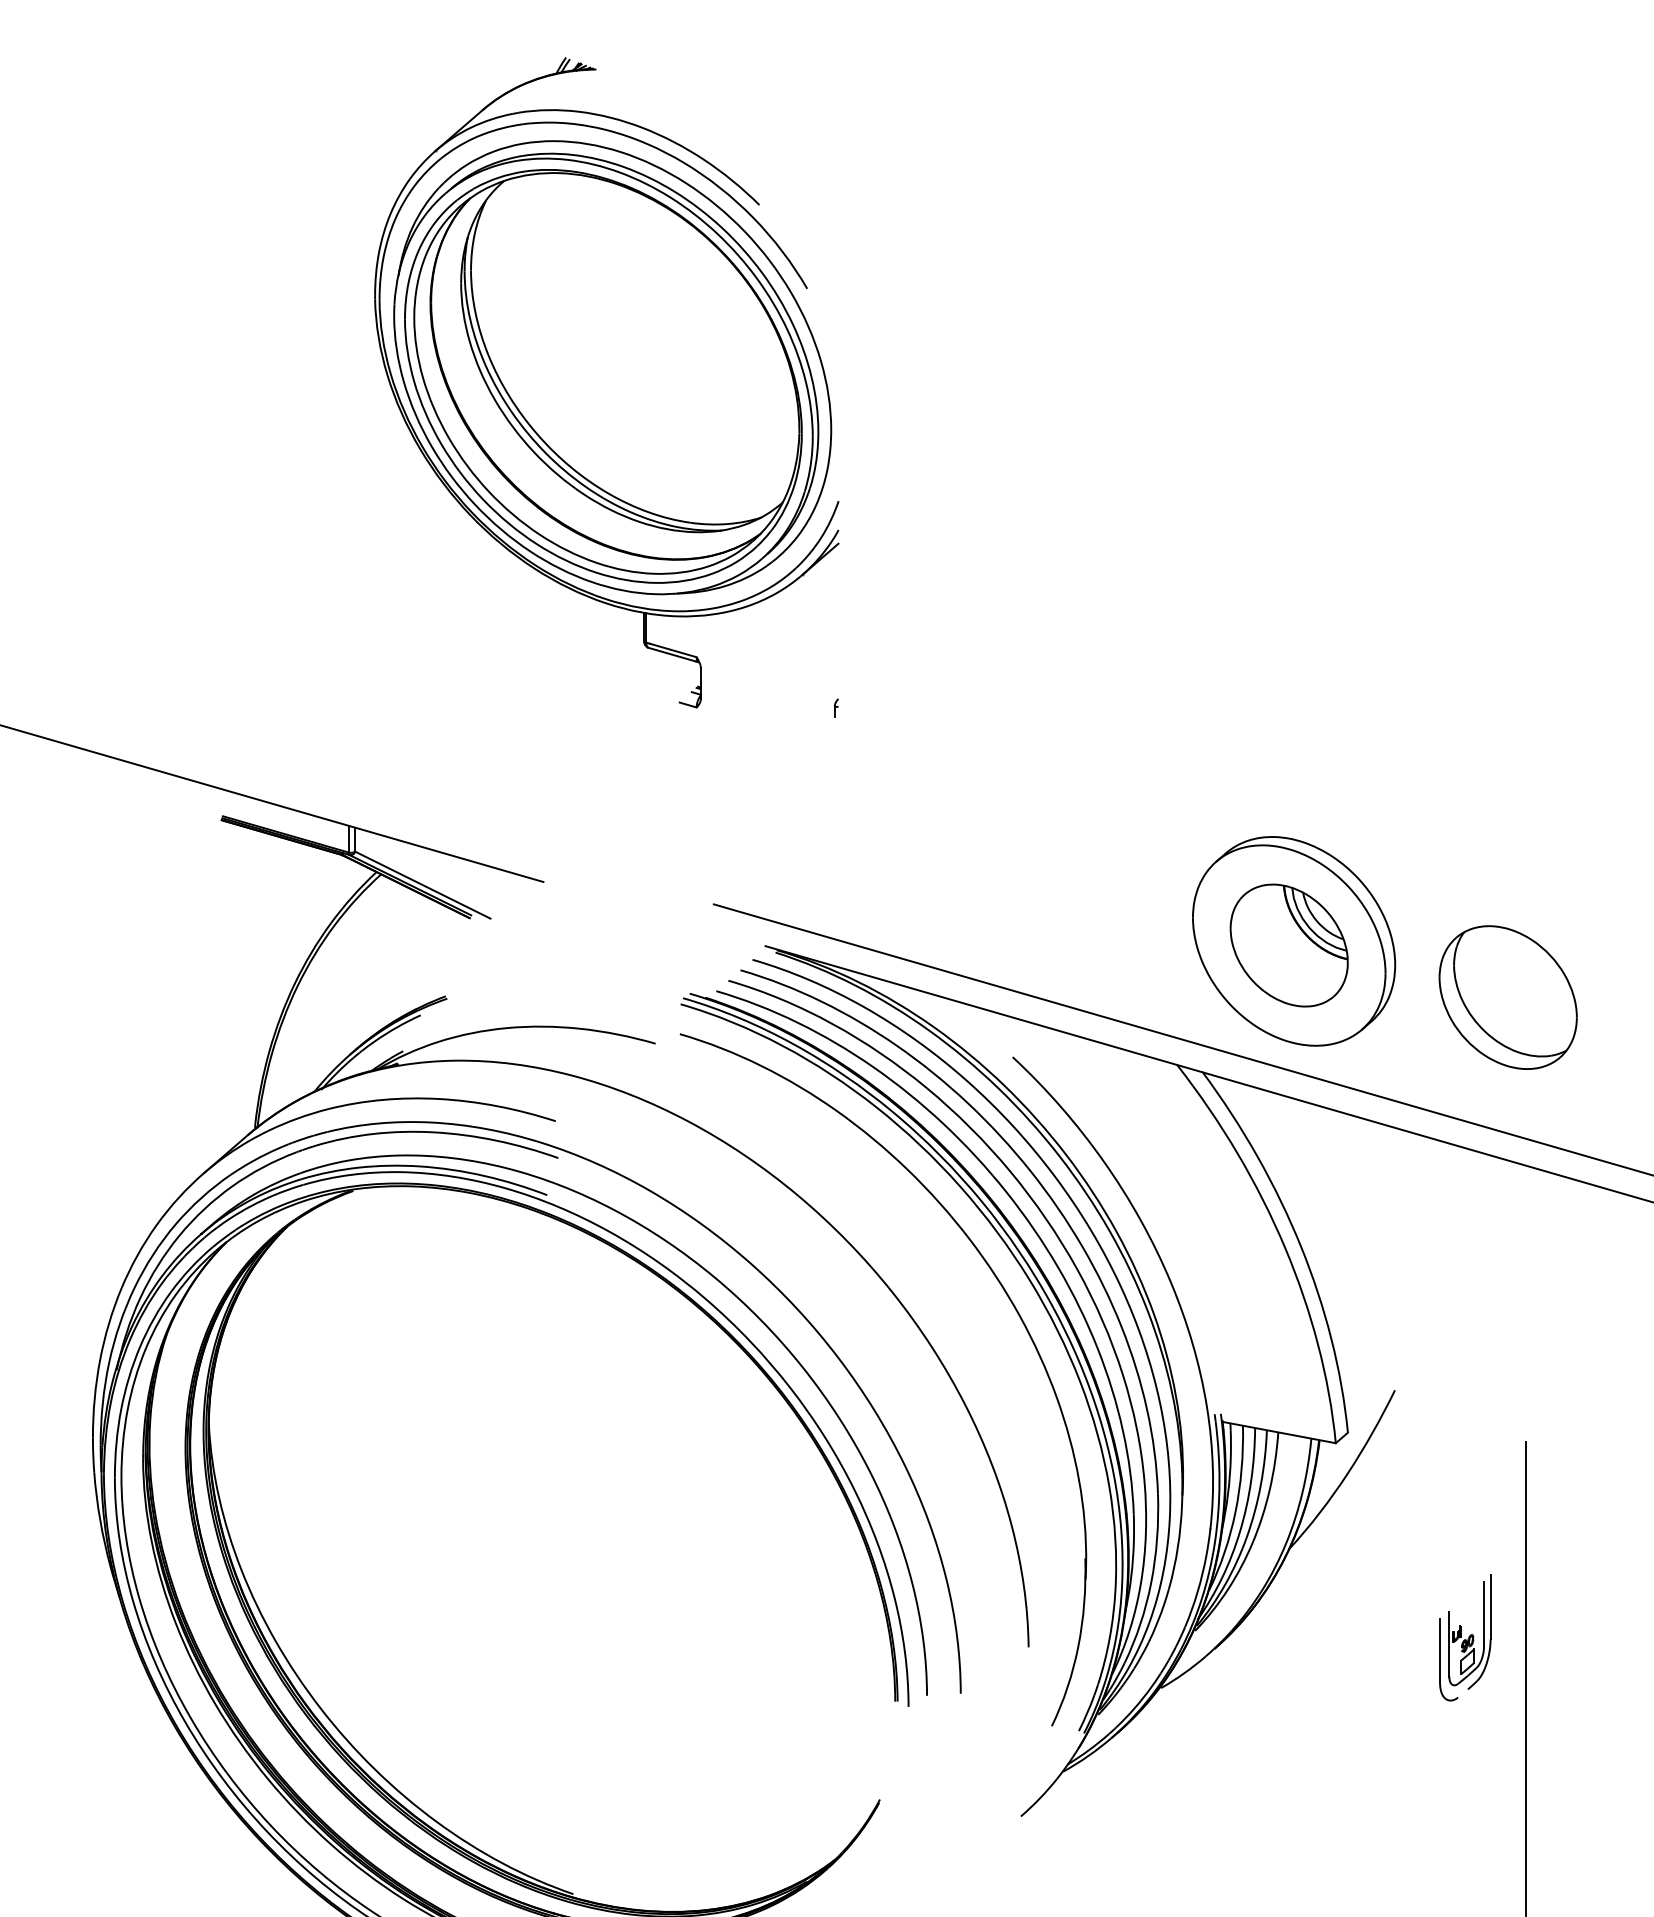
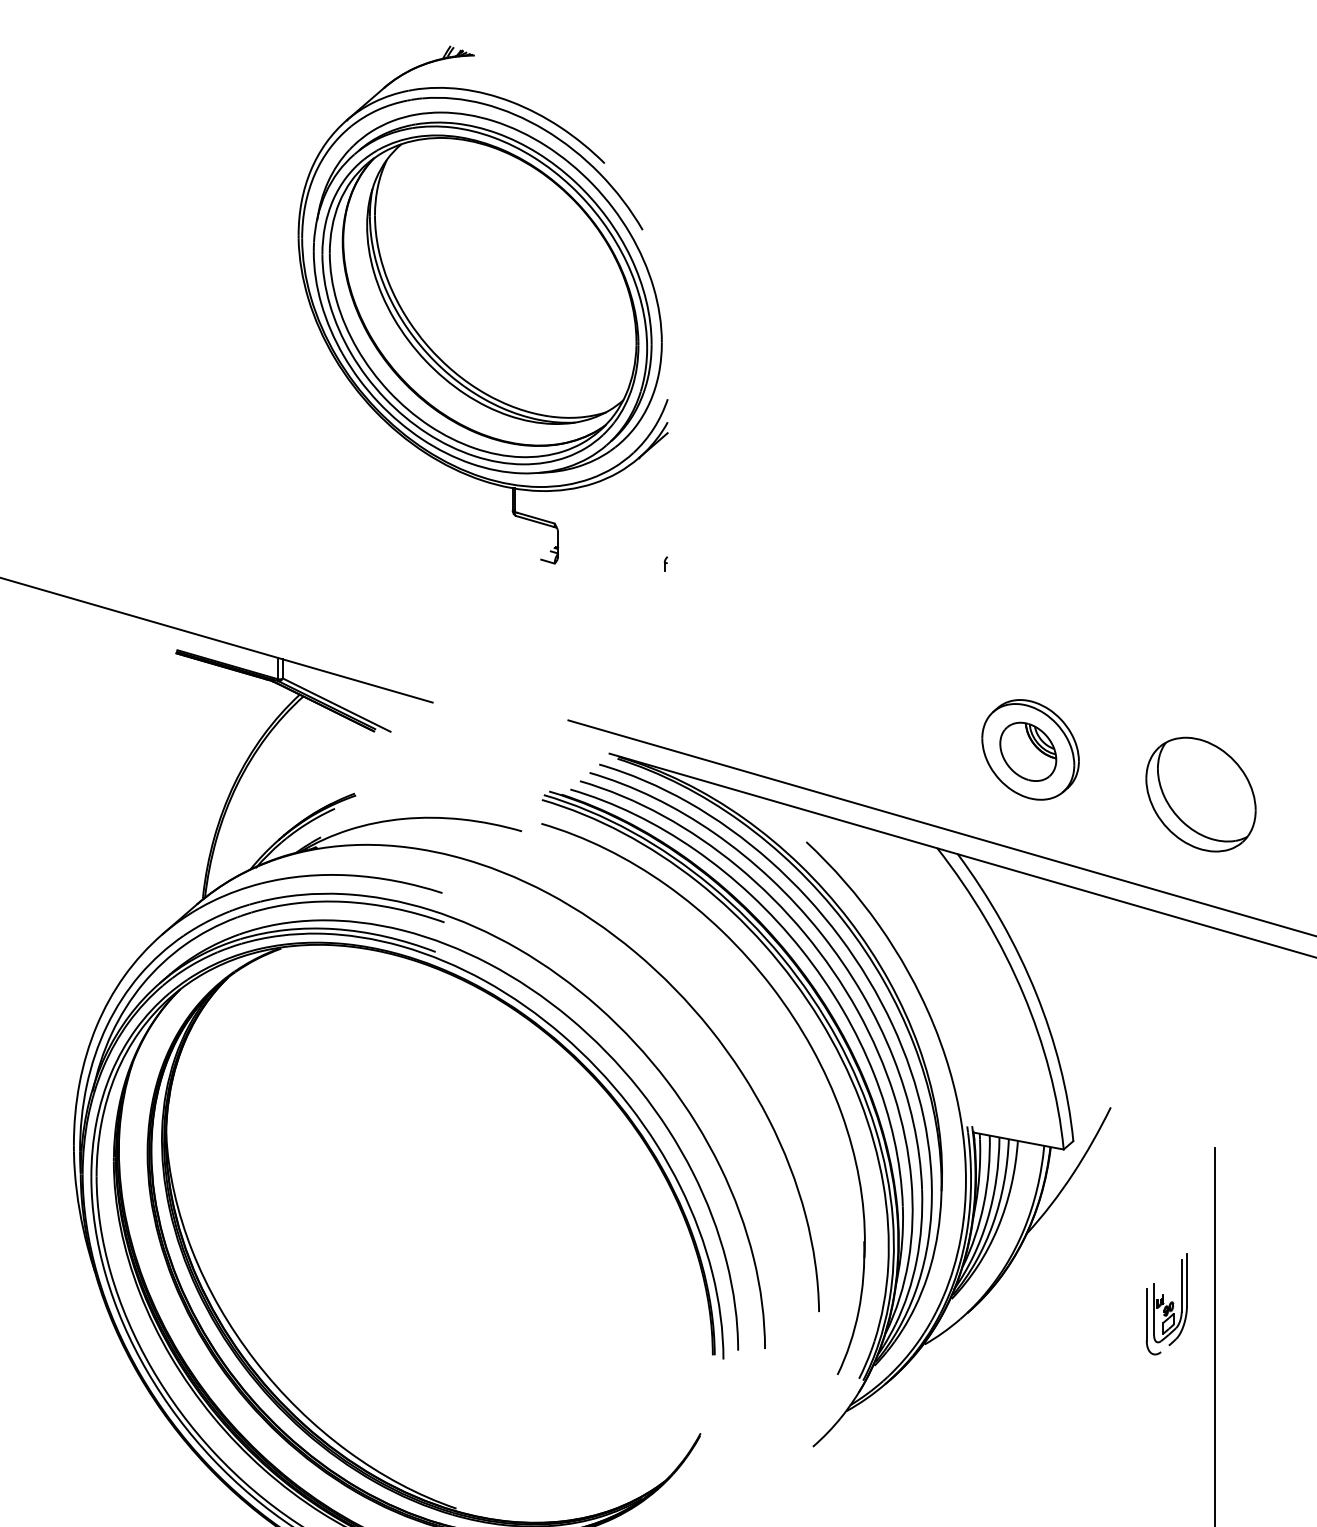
part: (1294, 941) -> (1030, 749), size x0.6

